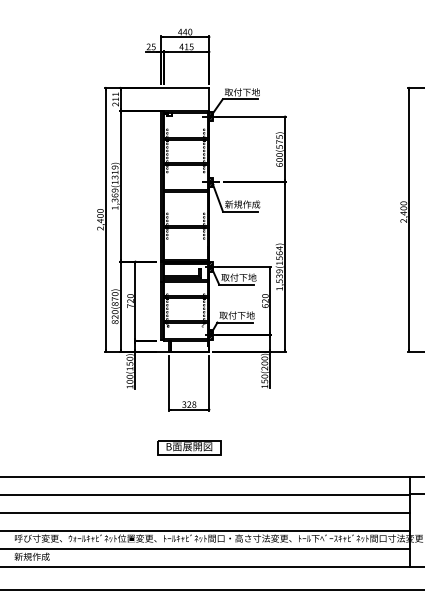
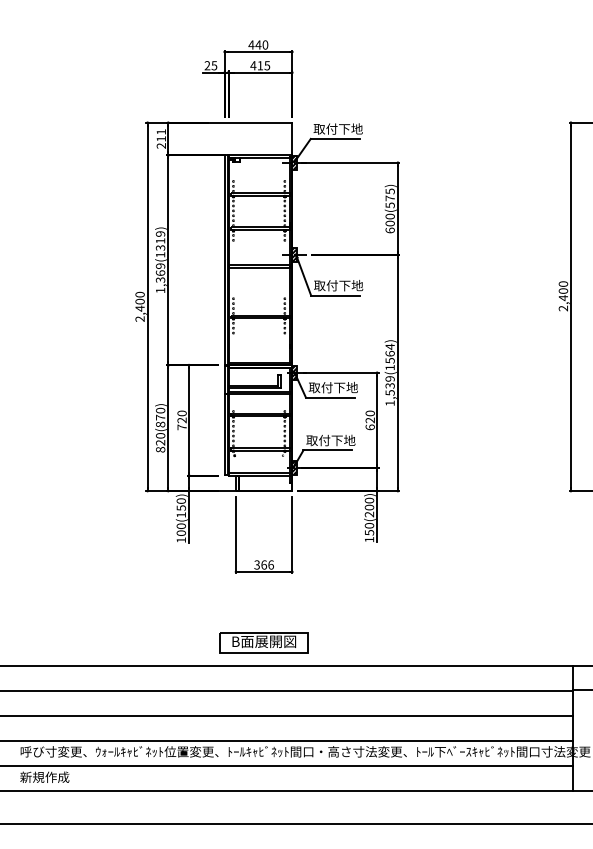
text: (242, 204) -> (338, 285), 新規作成 -> 取付下地
text: (191, 404) -> (267, 564), 328 -> 366
part: (188, 447) -> (263, 642), moved

